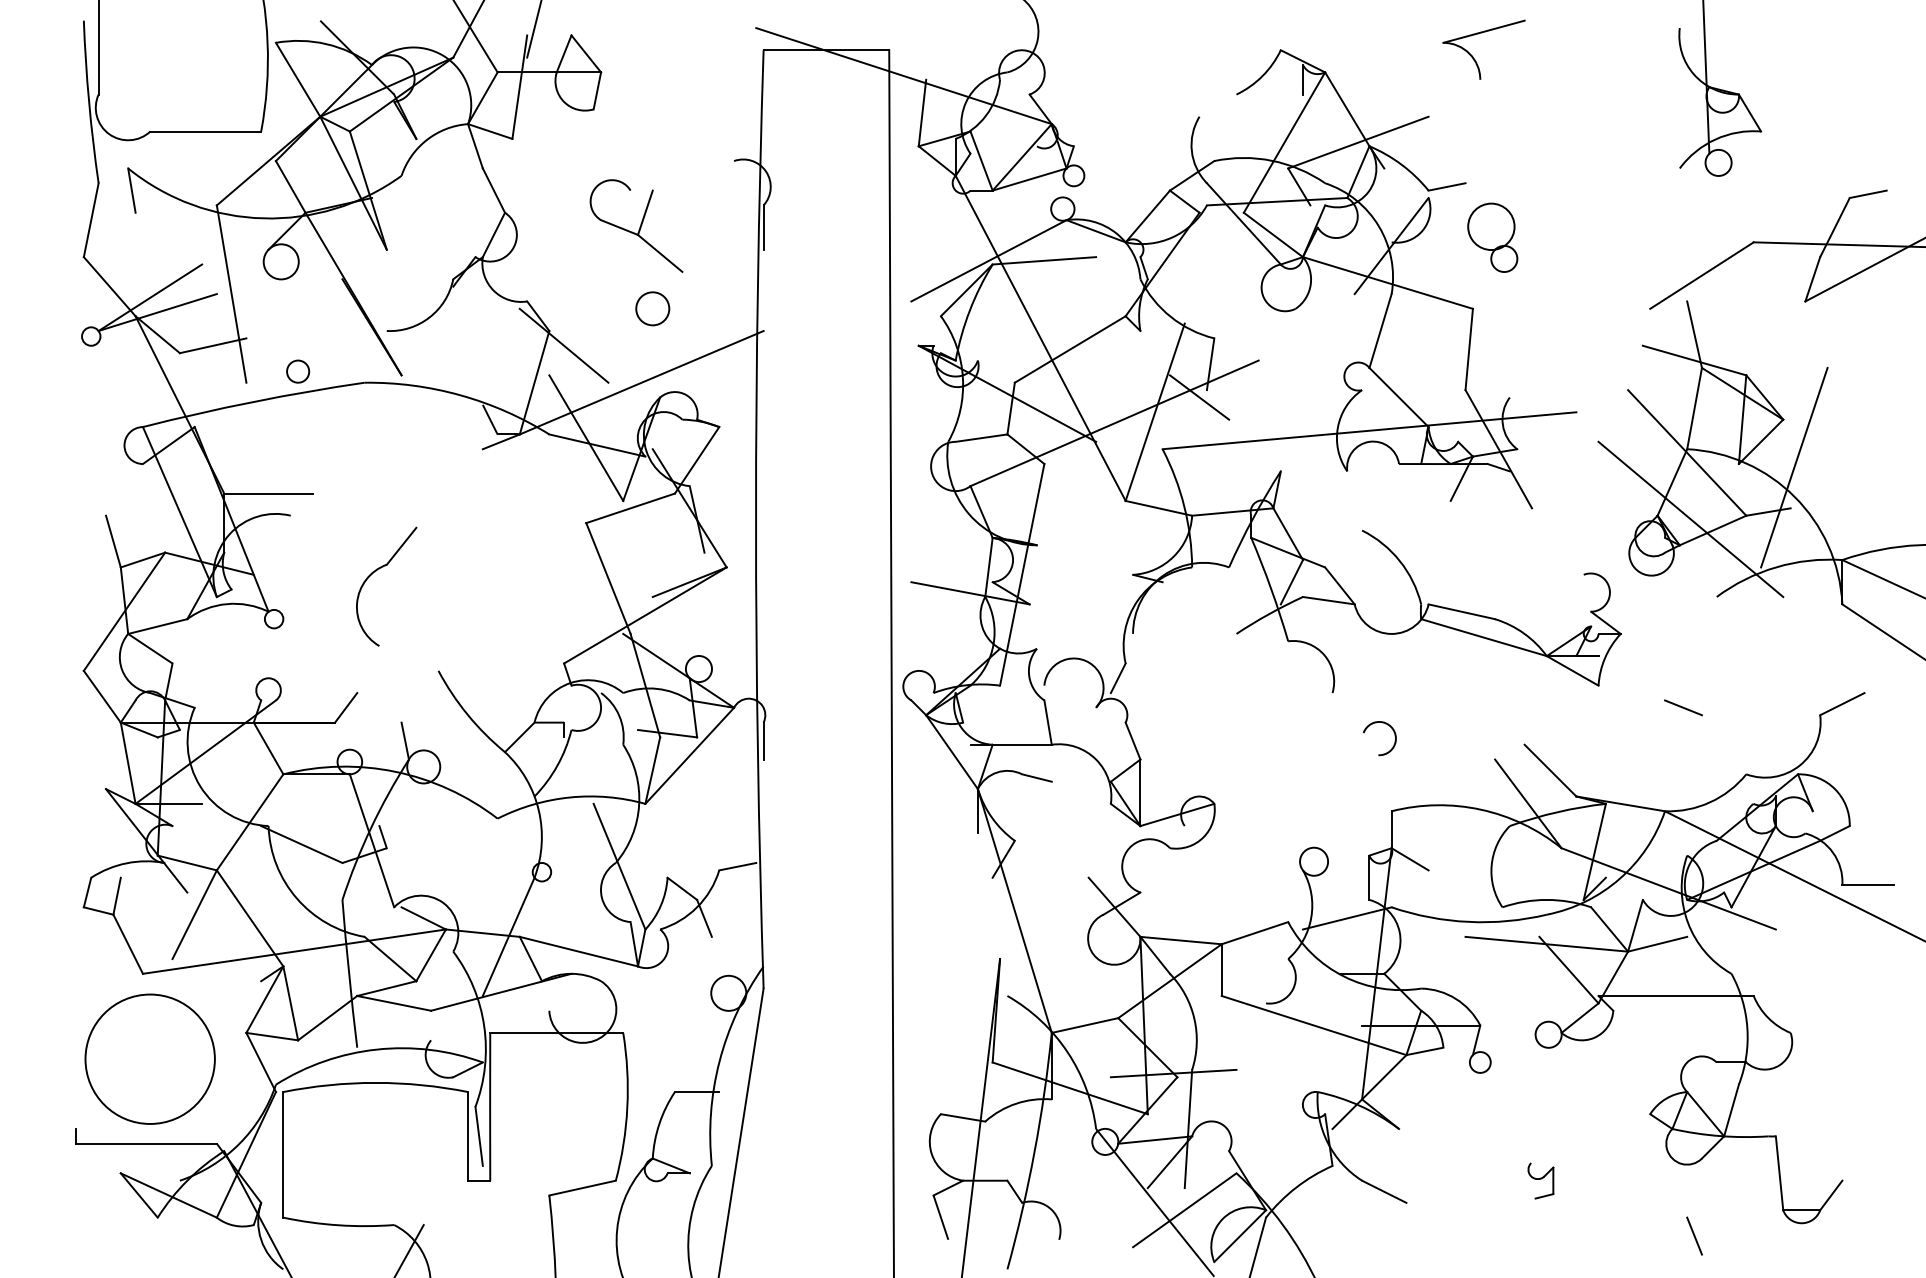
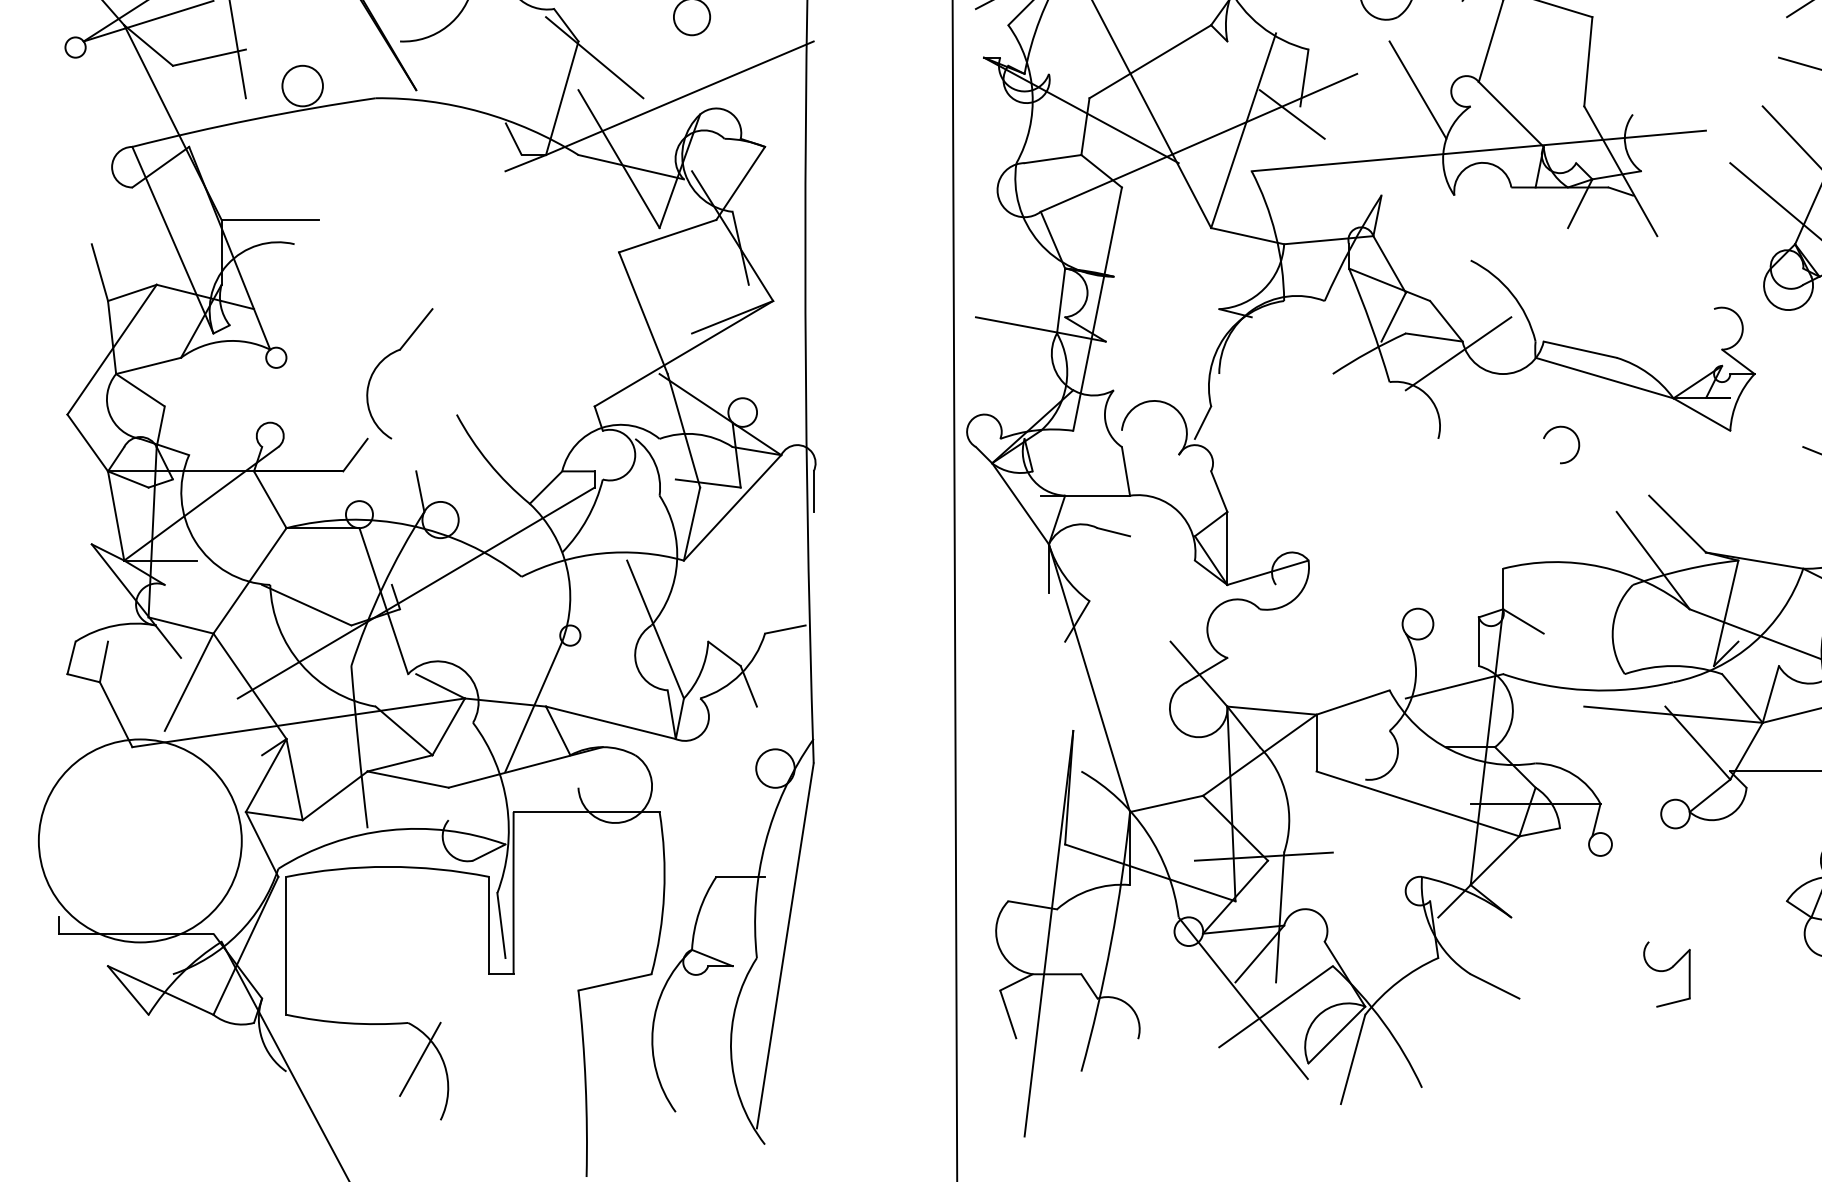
circle: (297, 371) -> (302, 85), size x1.67
line: (1313, 375) -> (1417, 90), added
part: (376, 571) -> (388, 357), moved
line: (1350, 615) -> (1457, 353), added
arc: (1394, 736) -> (1577, 442), moved
line: (401, 833) -> (416, 593), added
circle: (149, 1058) -> (139, 840), size x1.43
part: (1540, 1180) -> (1666, 974), size x1.67

